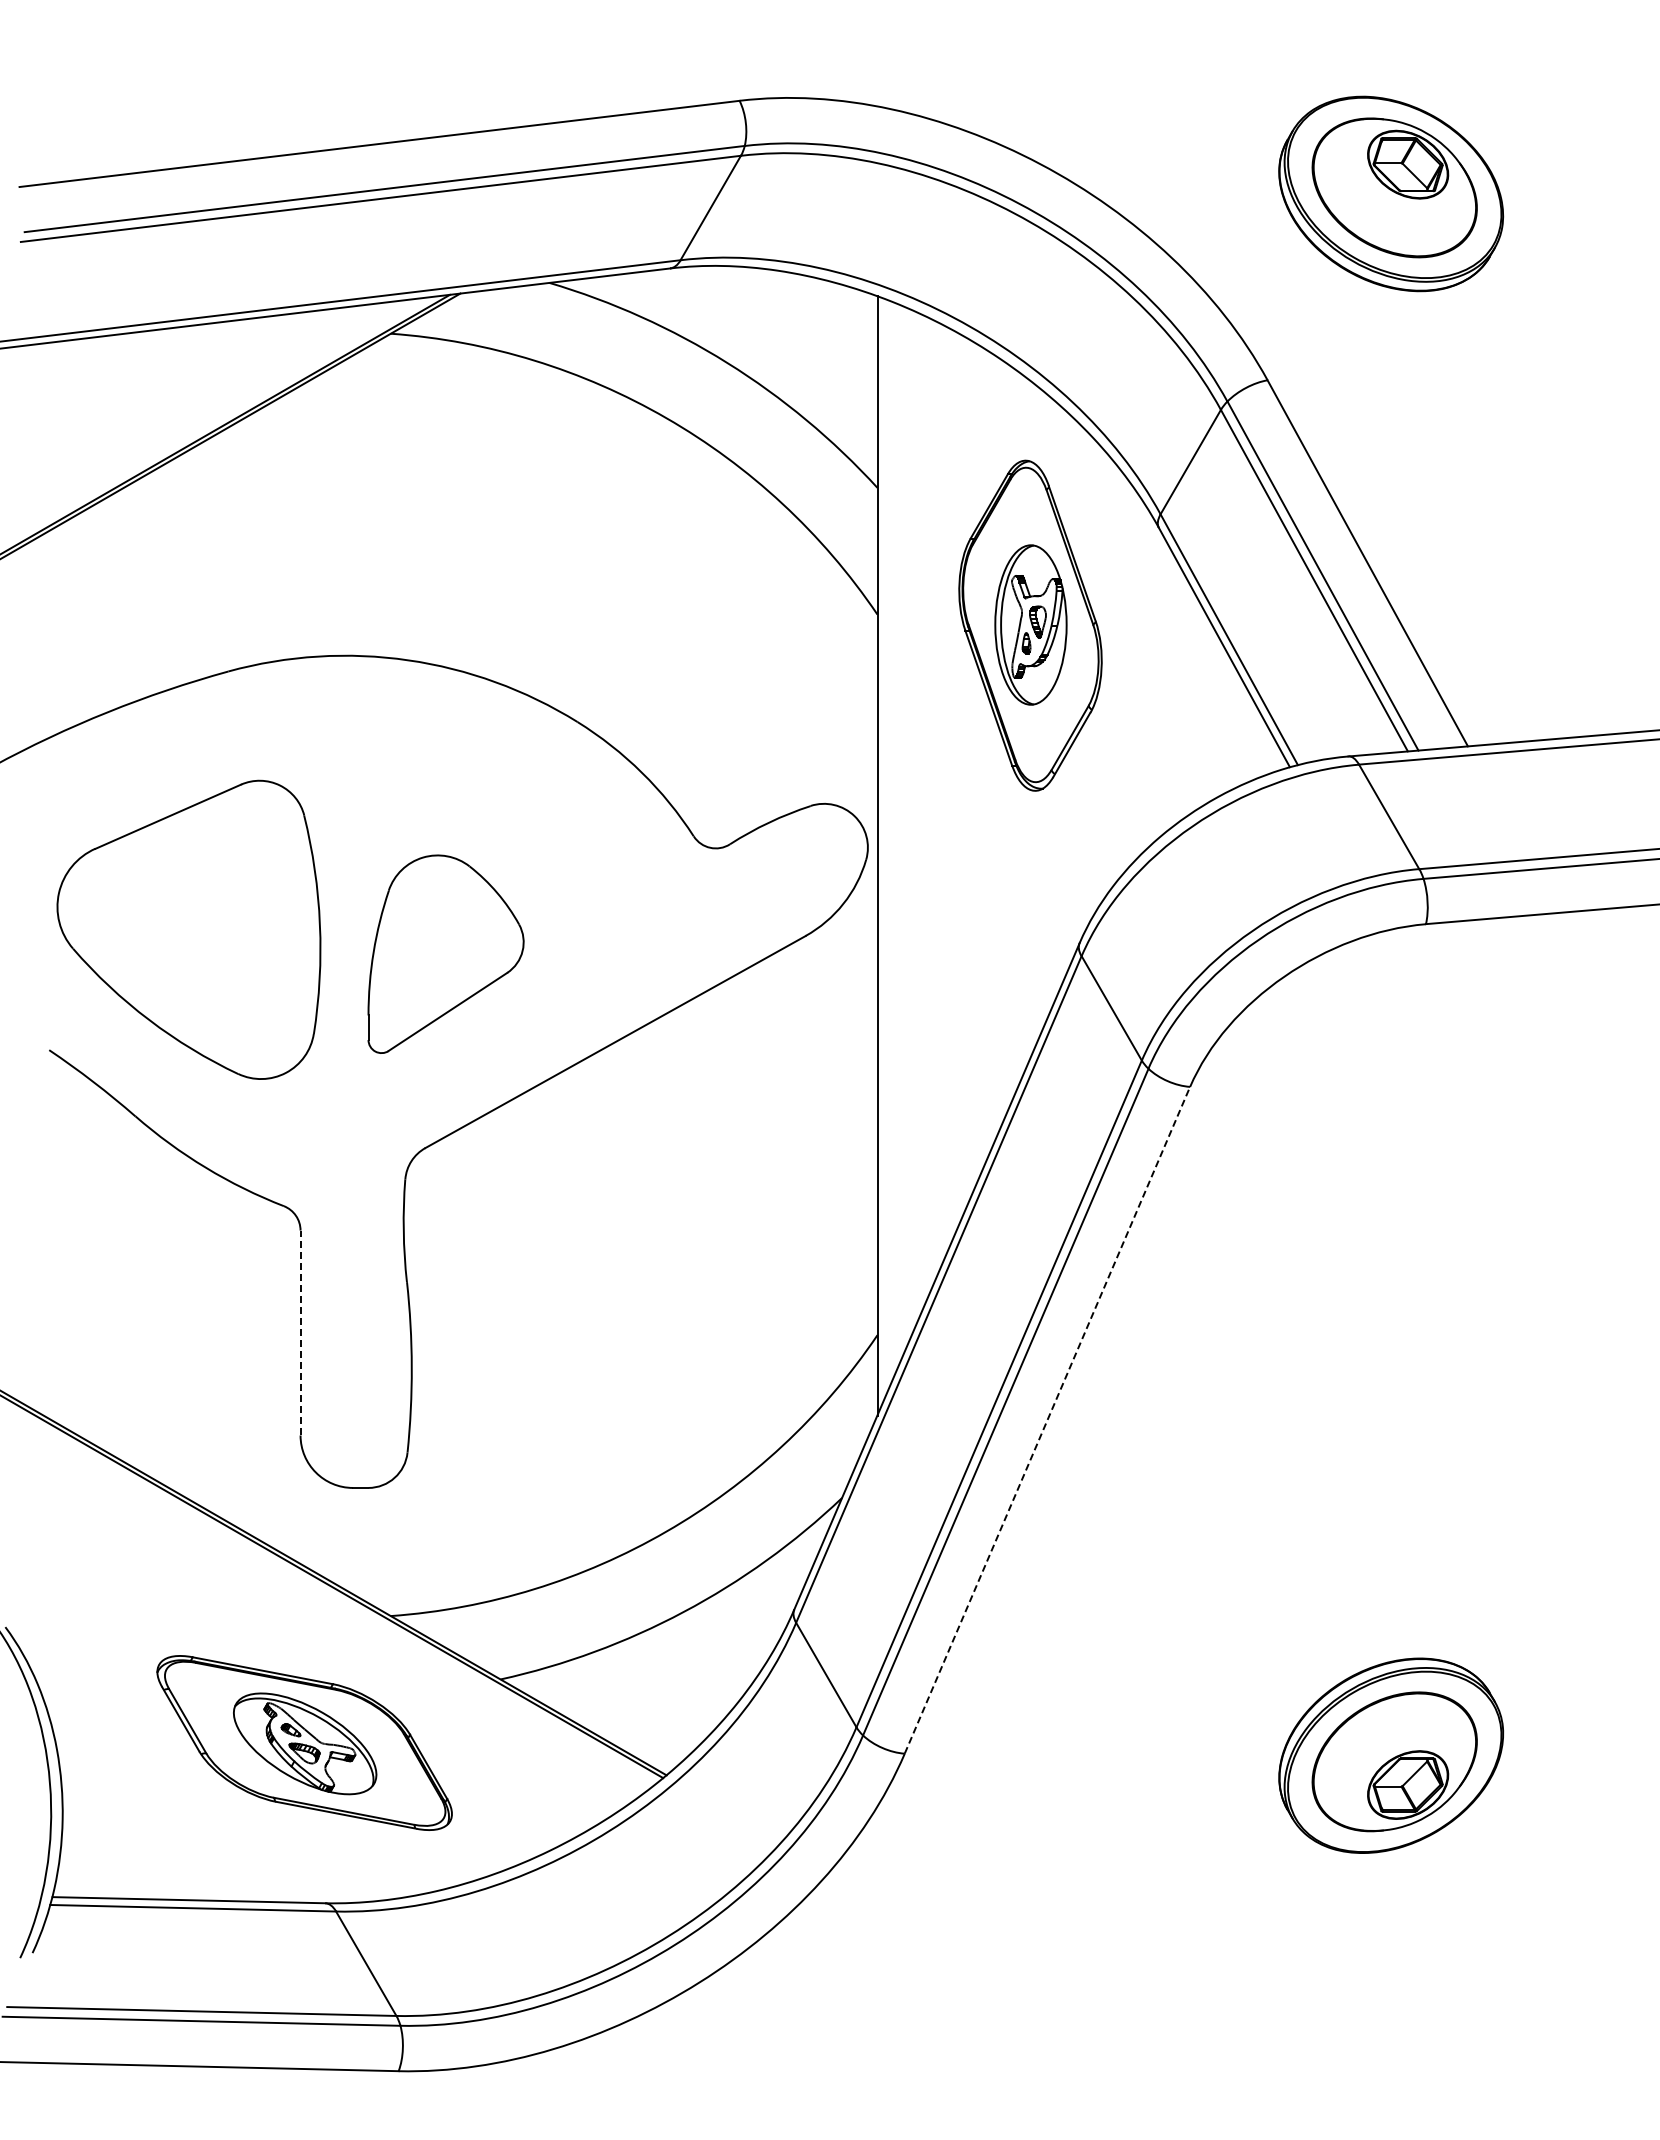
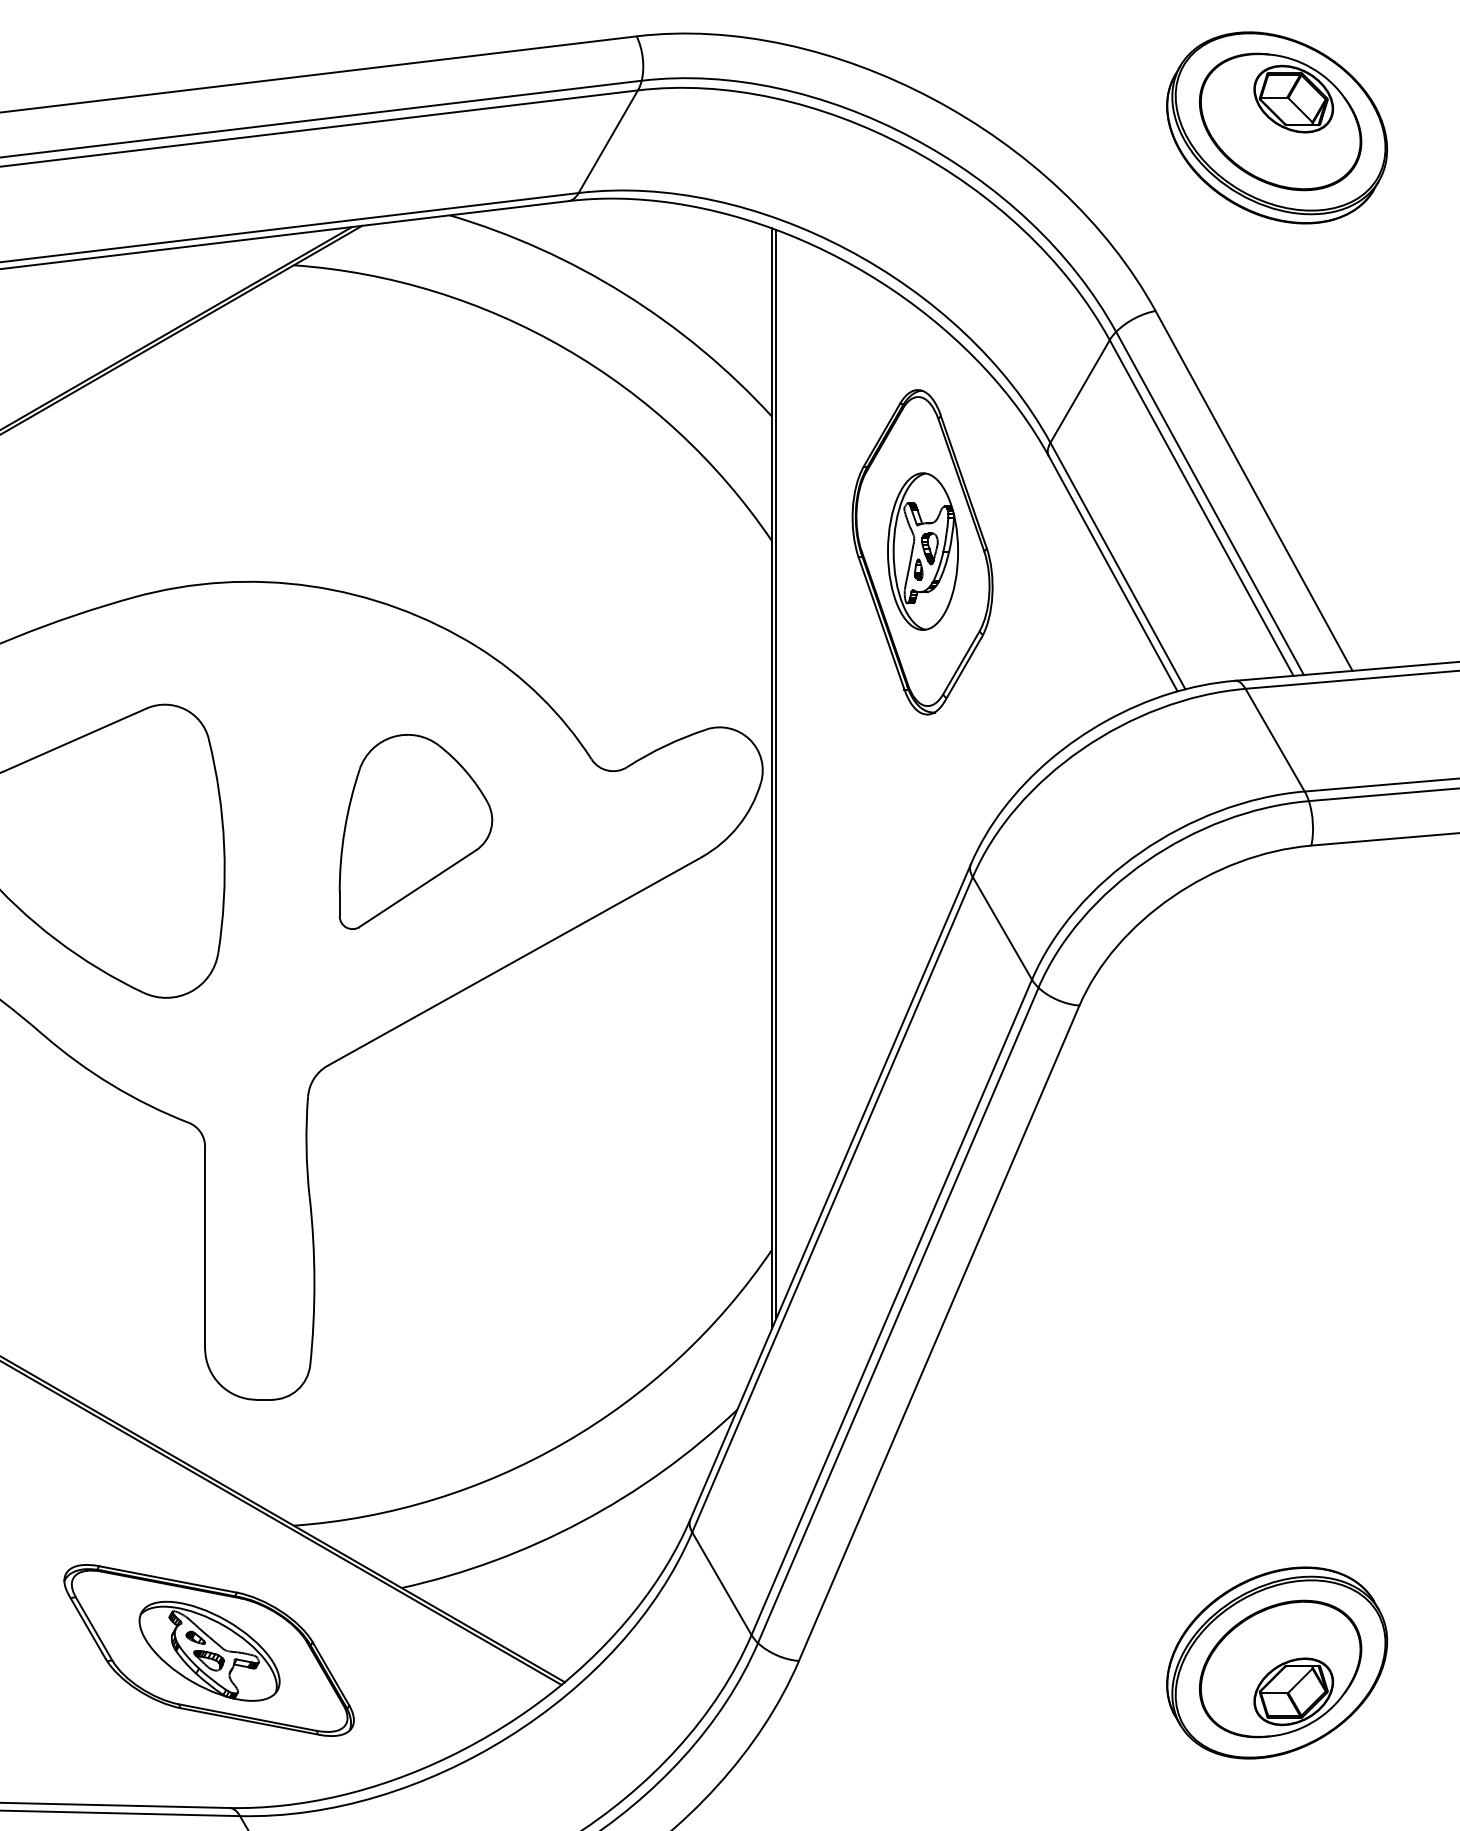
line: (881, 851) -> (776, 774), added
part: (445, 953) -> (415, 831), moved
line: (300, 1332) -> (205, 1246), dashed -> solid
line: (1047, 1420) -> (939, 1333), dashed -> solid

